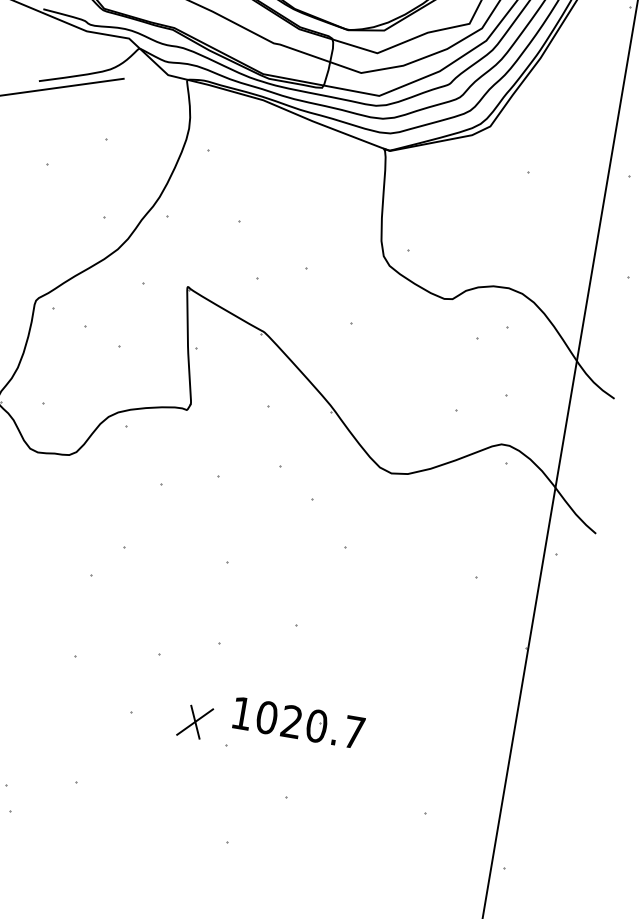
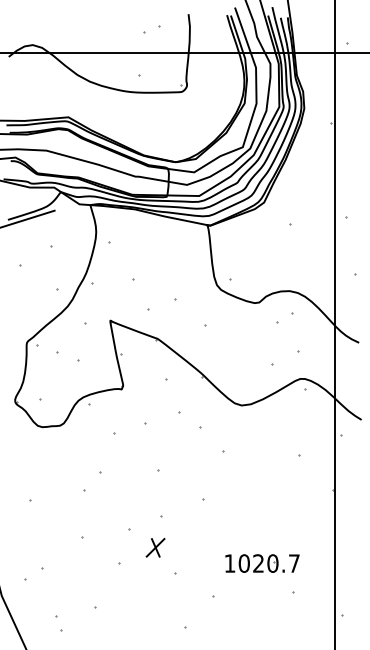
part: (195, 721) -> (155, 547), moved
part: (298, 722) -> (262, 563), moved

